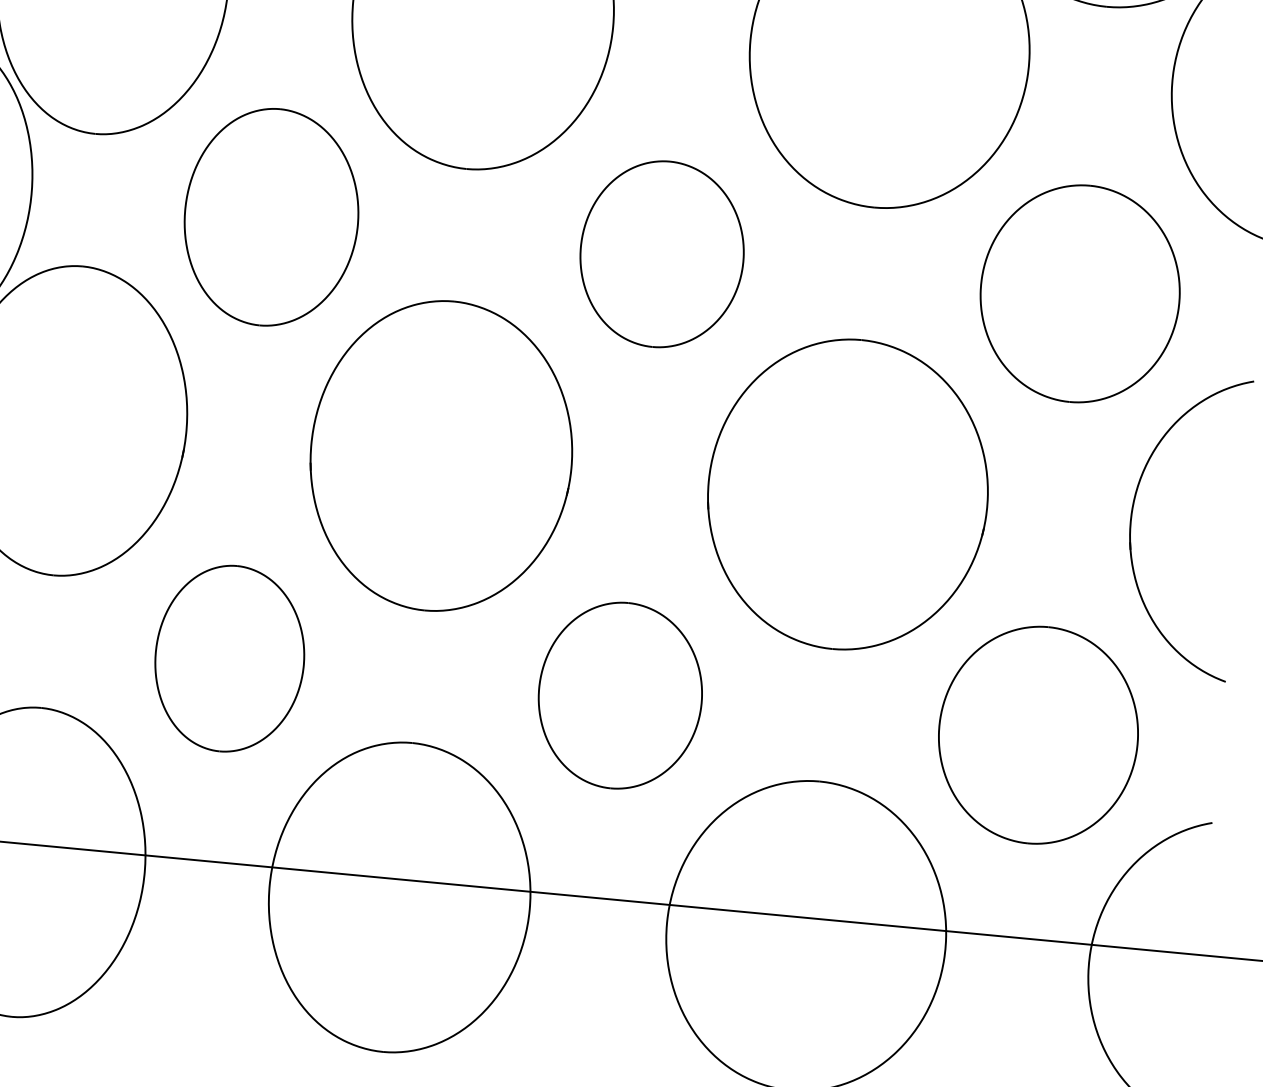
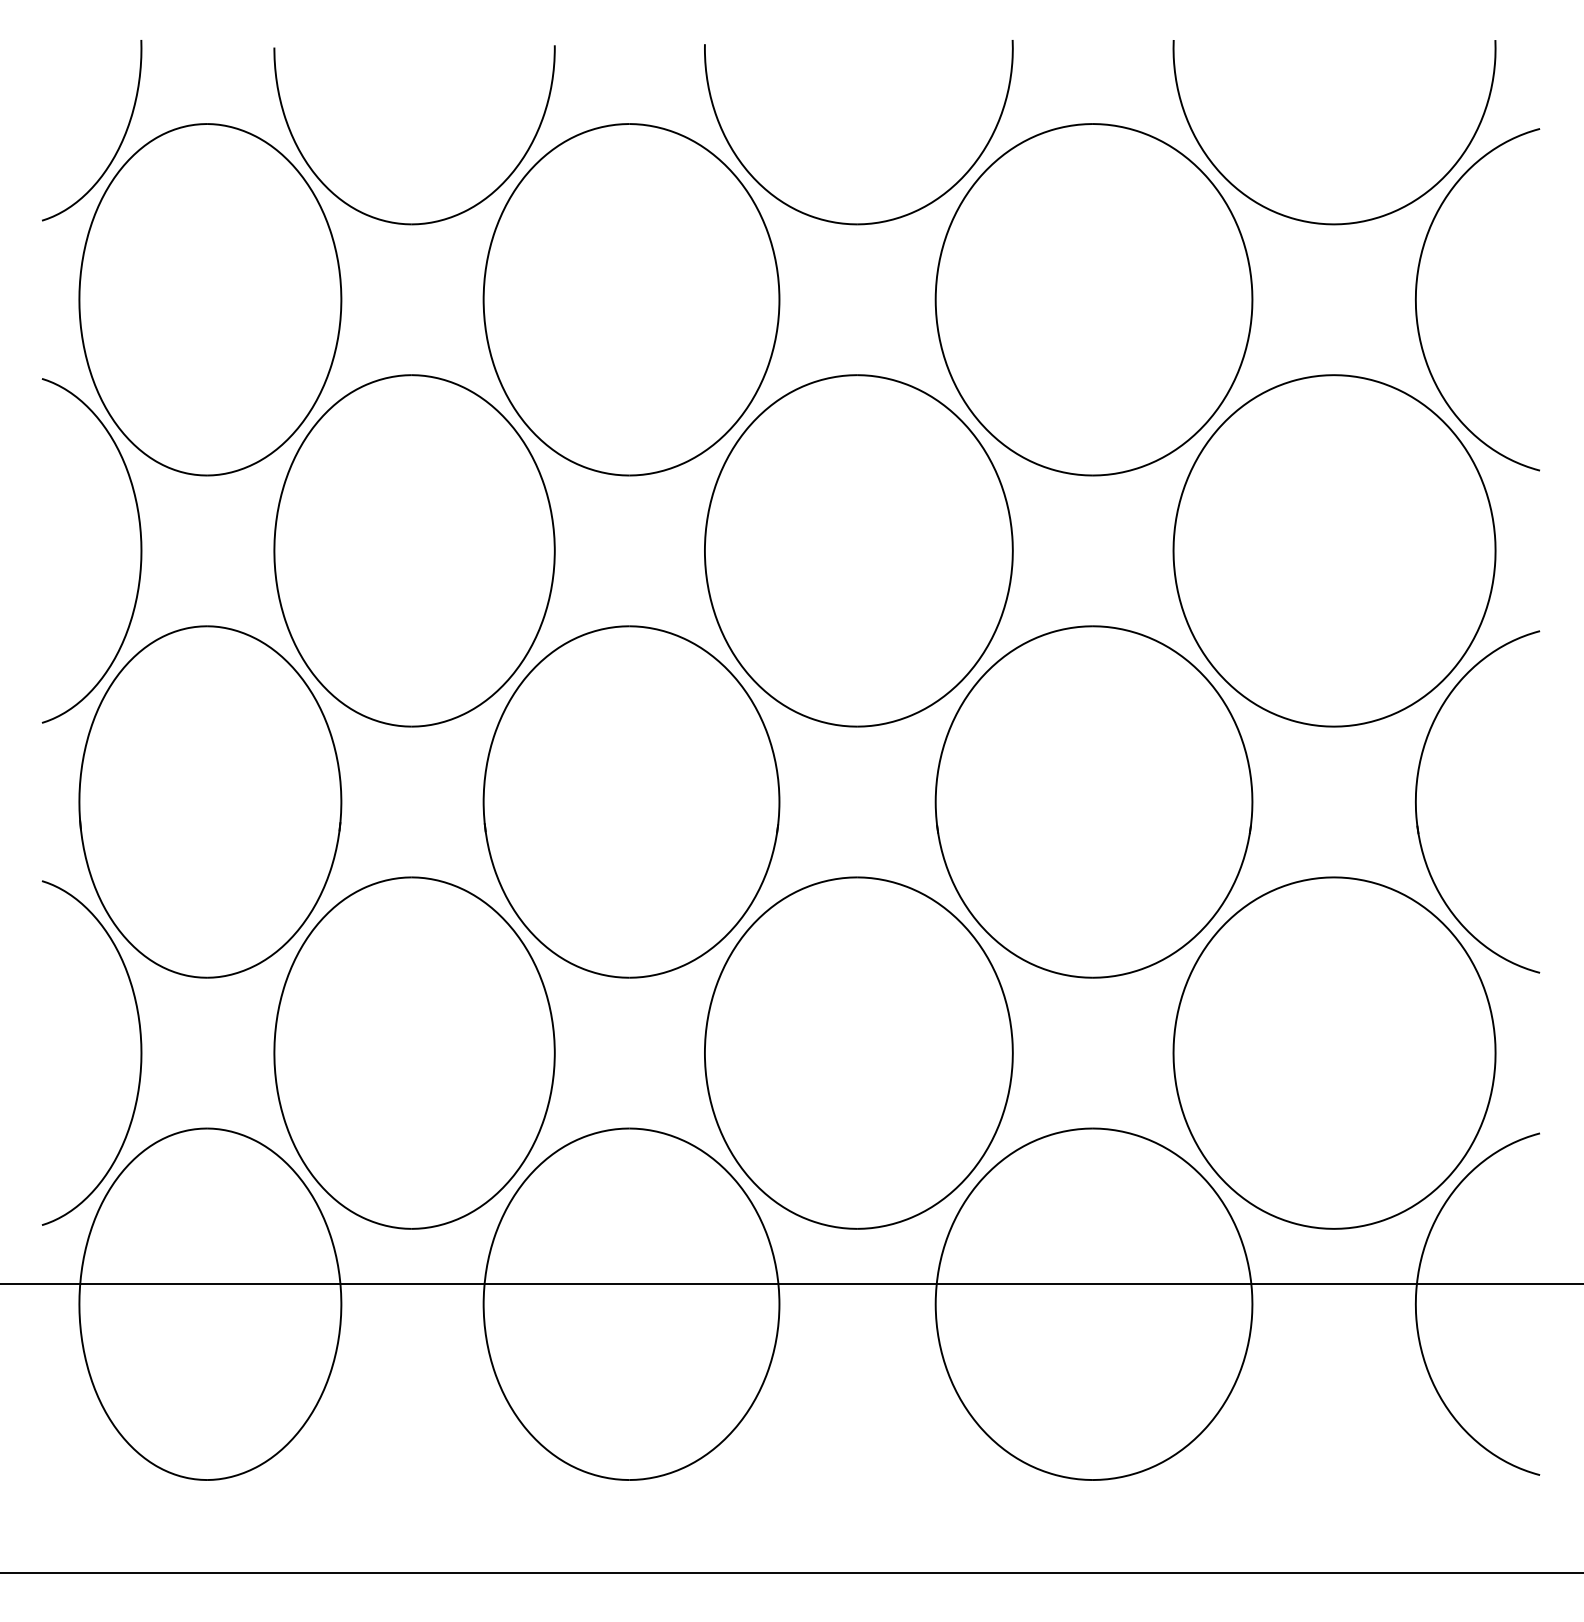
part: (271, 217) -> (414, 550), size x1.43
part: (661, 253) -> (858, 550), size x1.67
part: (1080, 293) -> (1334, 550), size x1.43
part: (229, 658) -> (414, 1052), size x1.67
part: (620, 695) -> (858, 1052), size x1.67
part: (1038, 734) -> (1334, 1052), size x1.43

